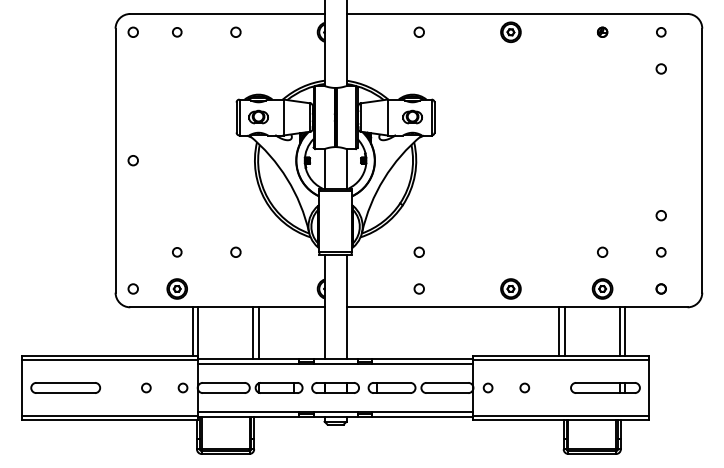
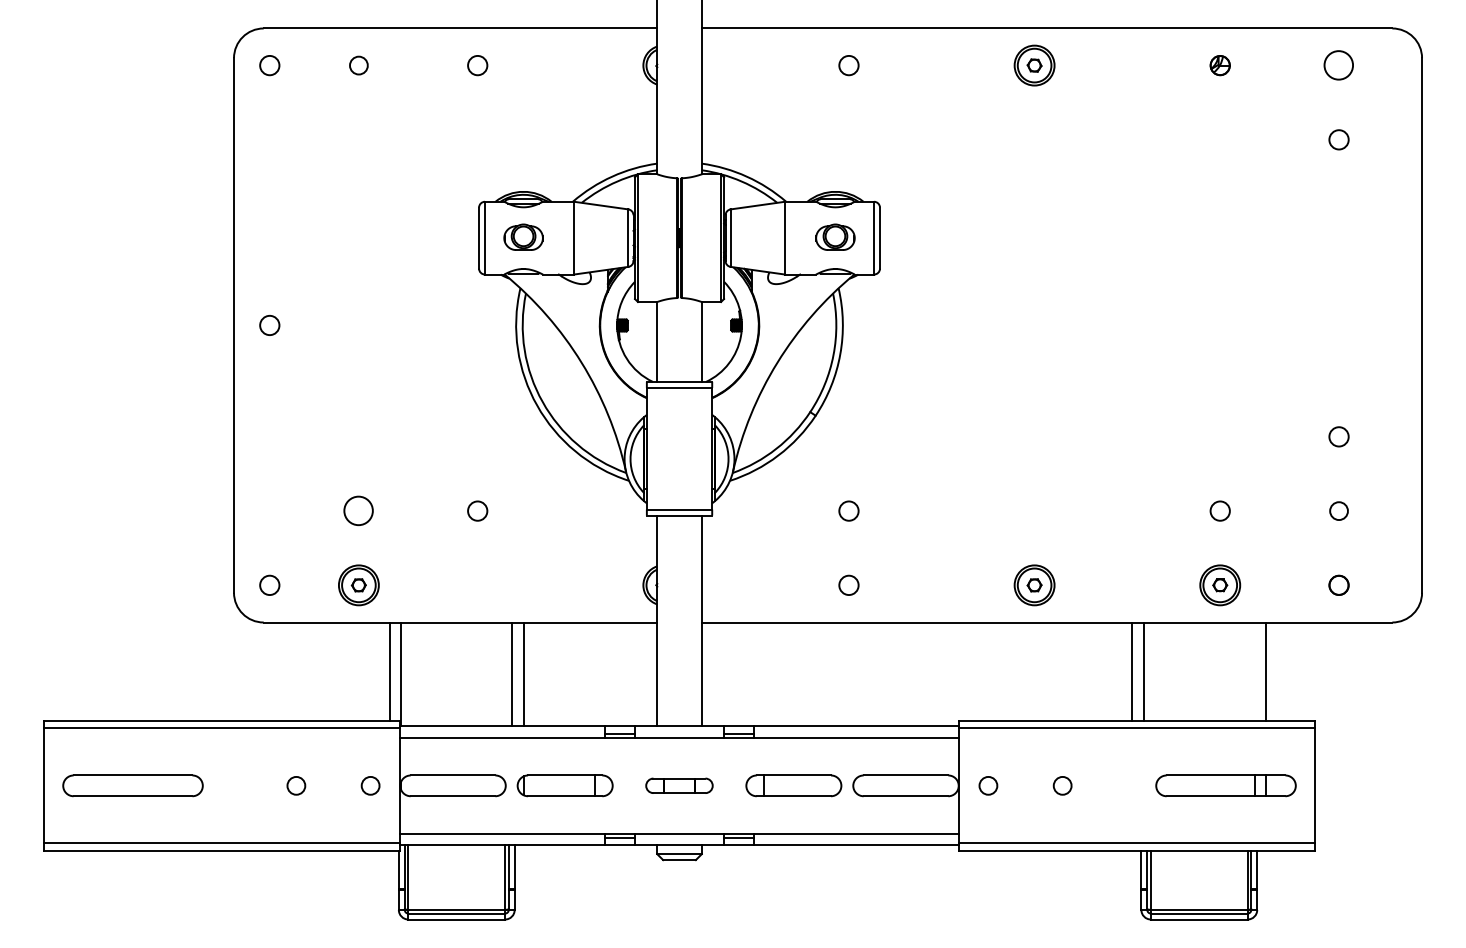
circle: (661, 32) -> (1339, 65), size x1.6
circle: (177, 252) -> (359, 511), size x1.6
line: (619, 331) -> (1254, 671), removed
part: (335, 387) -> (679, 784), size x0.7

